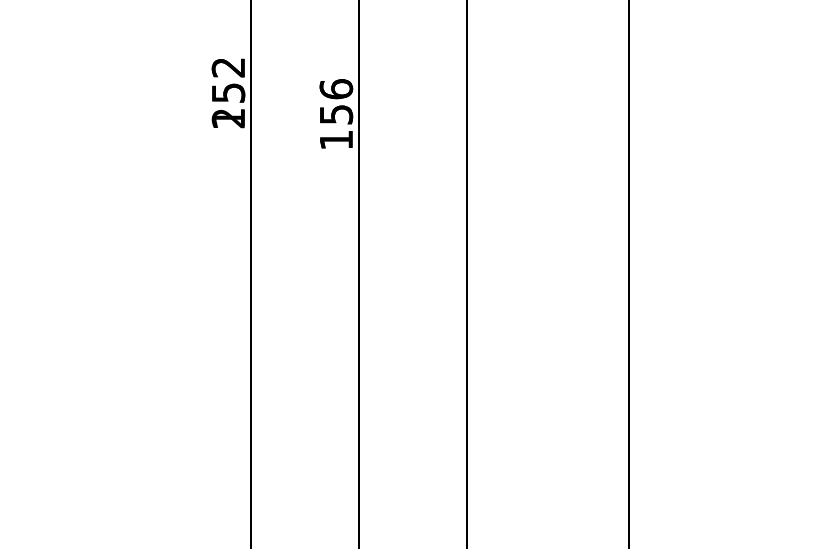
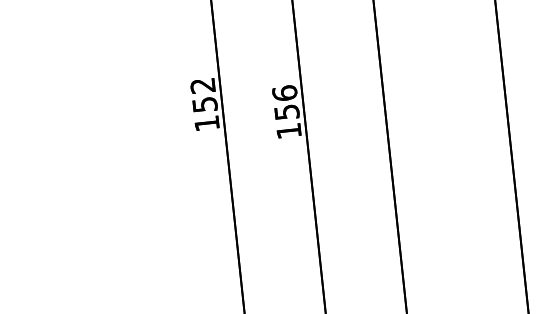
text: (227, 118) -> (206, 123), 252 -> 152

